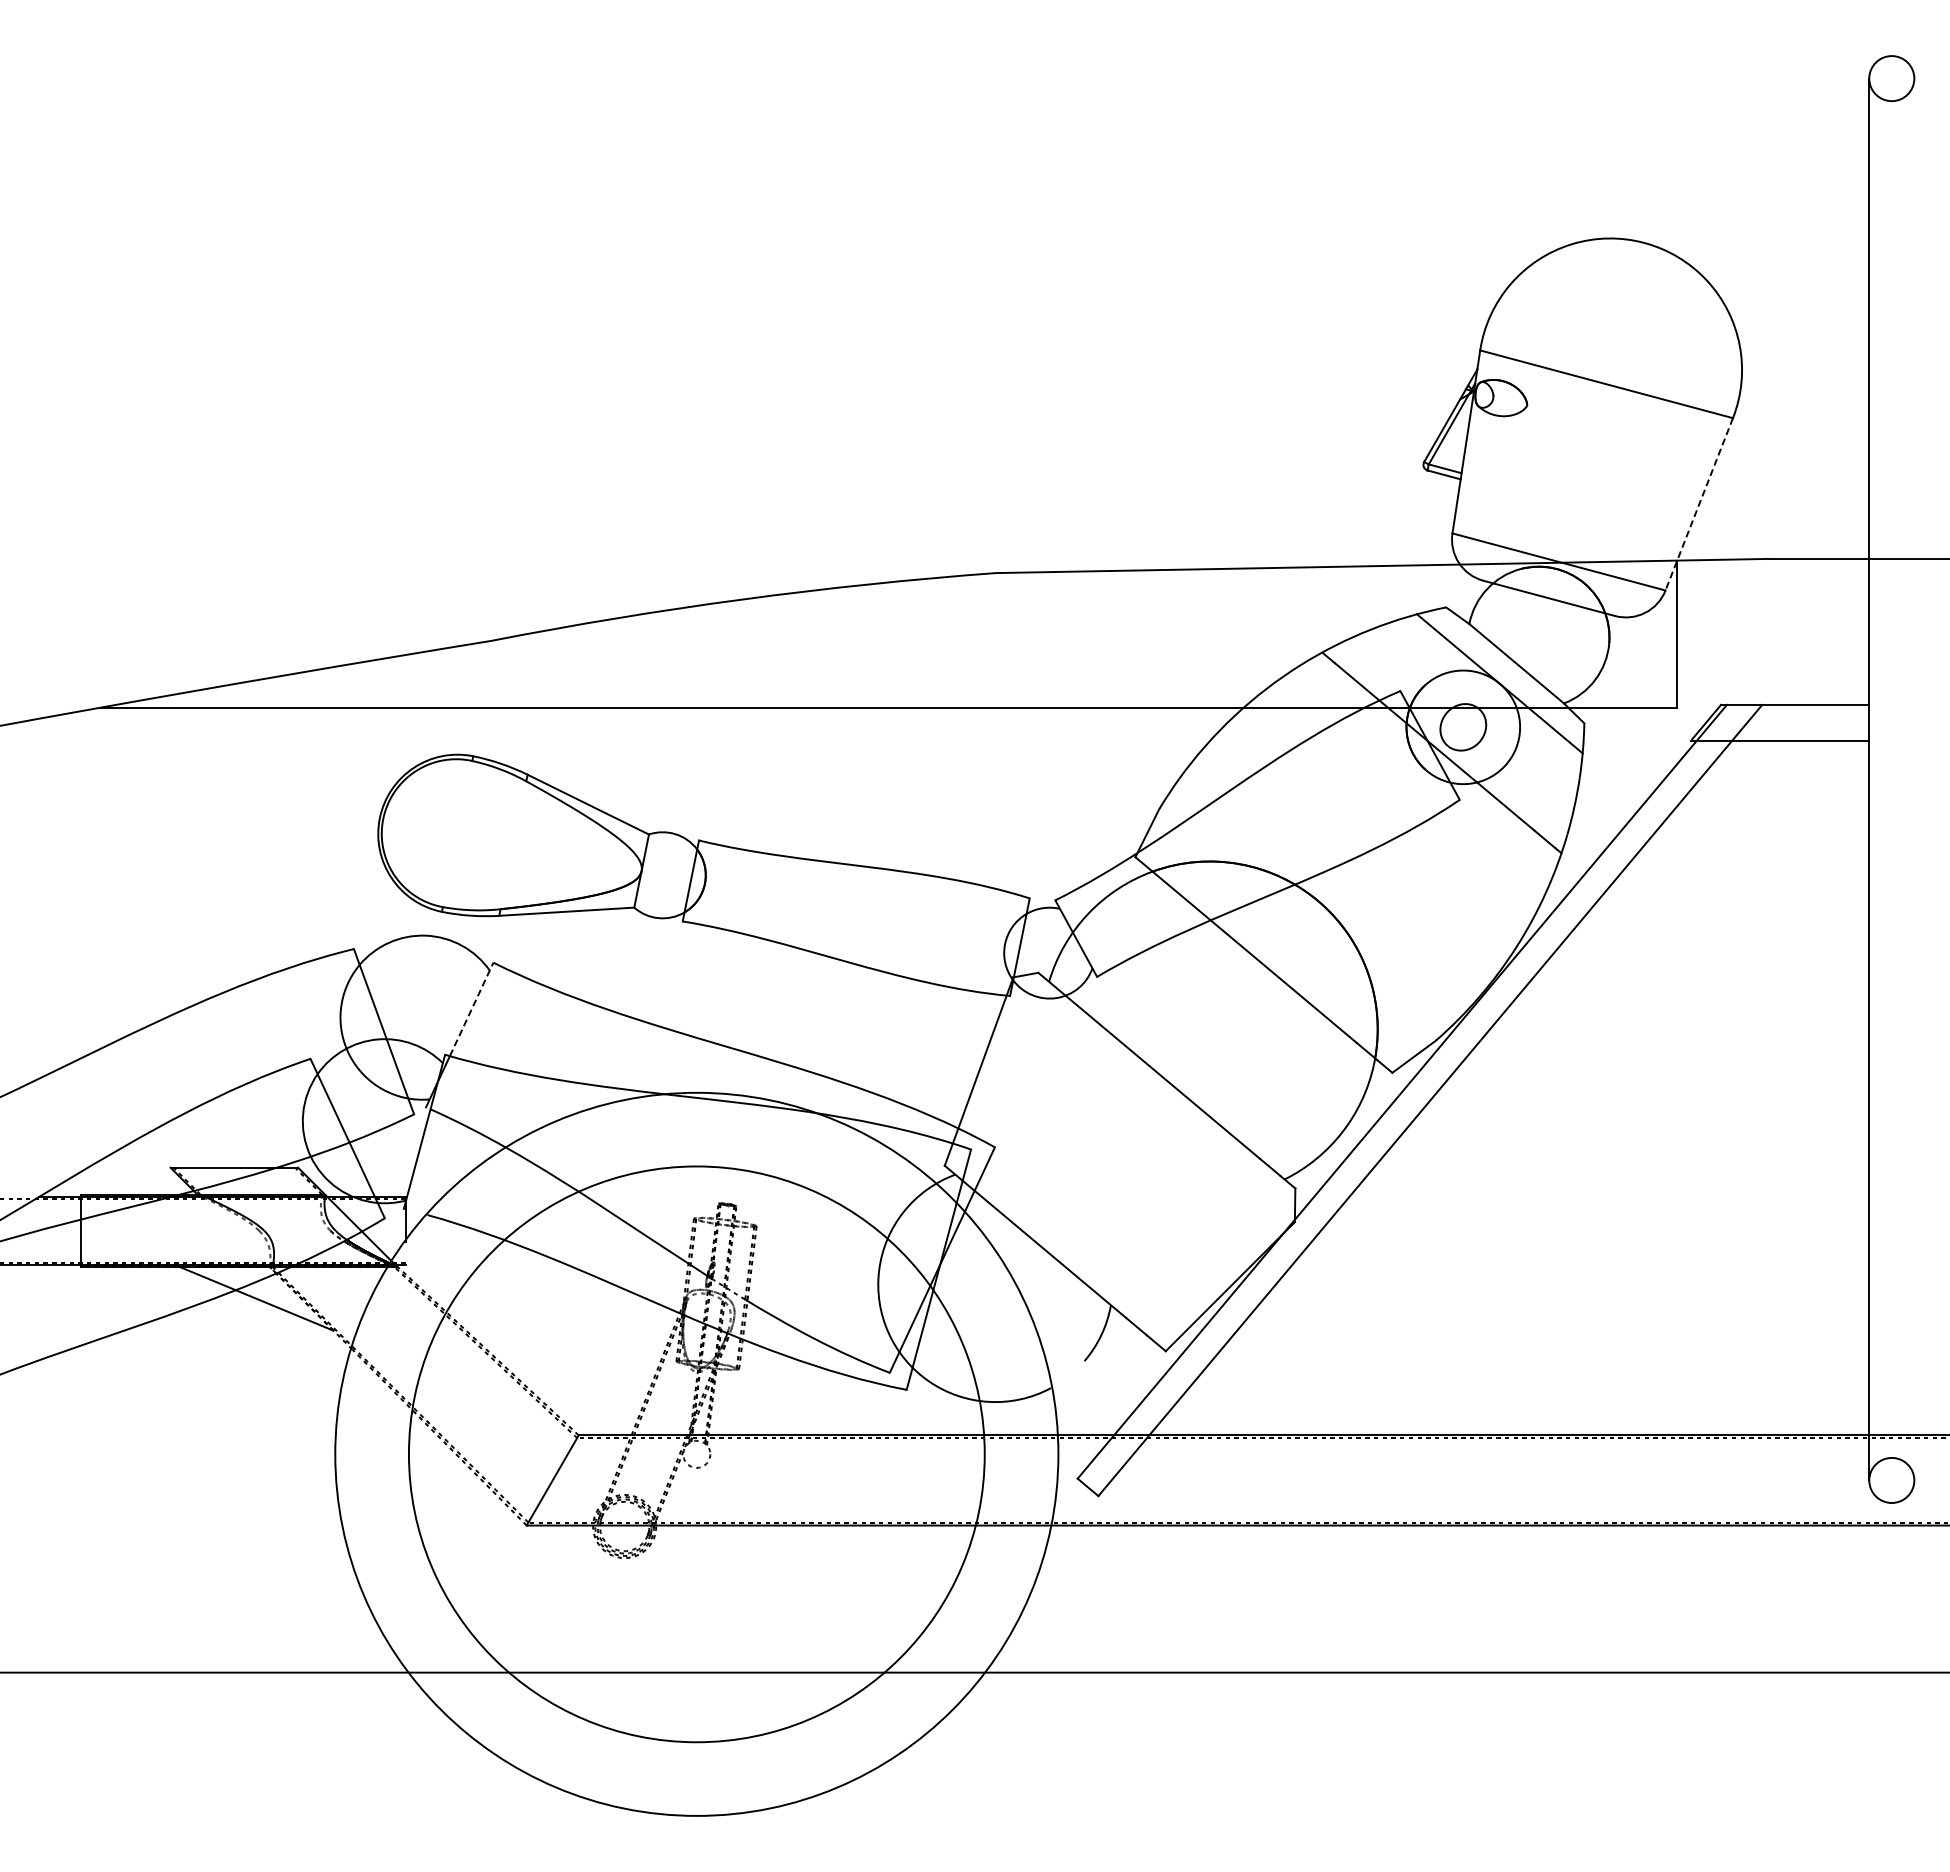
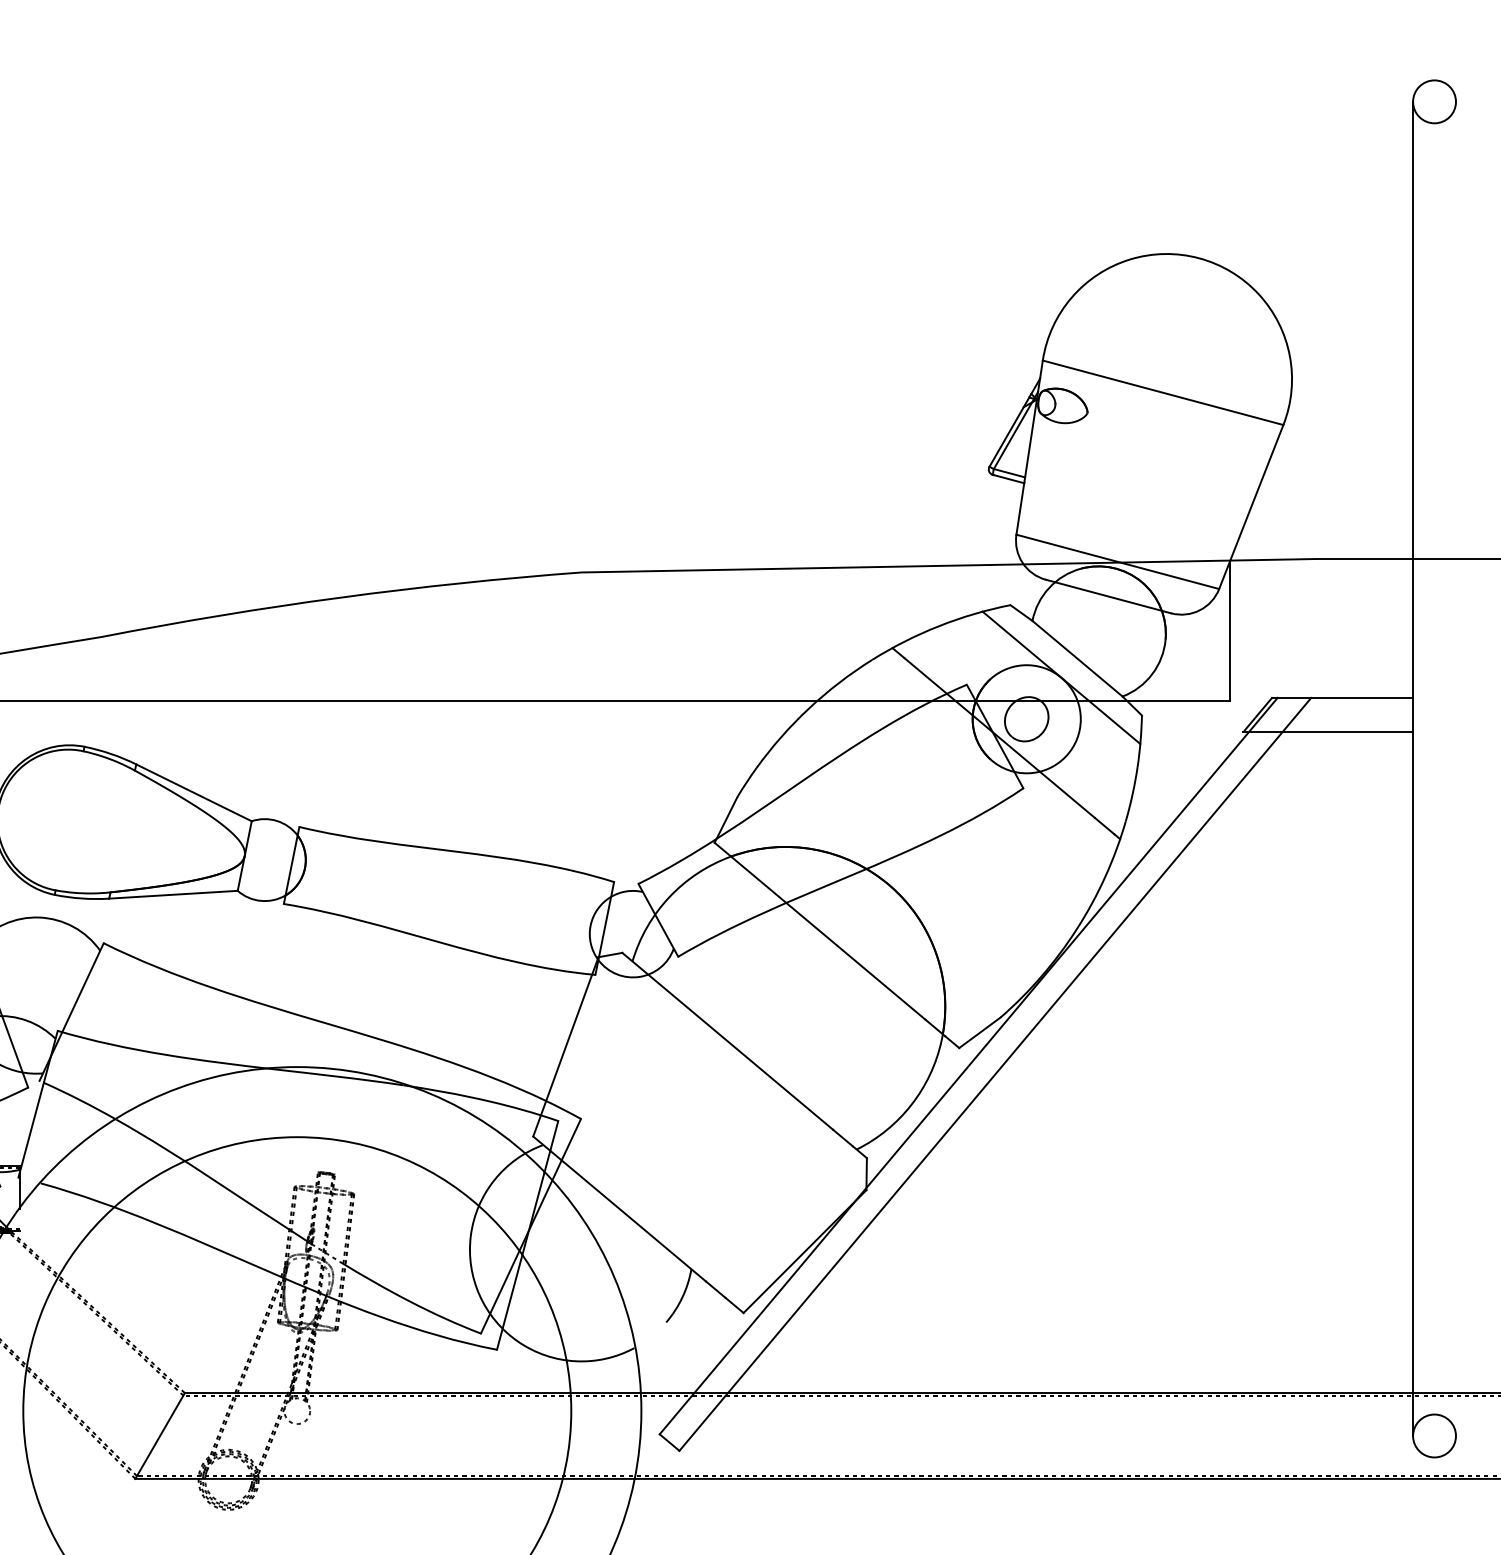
line: (1699, 504) -> (1251, 507), dashed -> solid
line: (471, 1008) -> (82, 986), dashed -> solid

